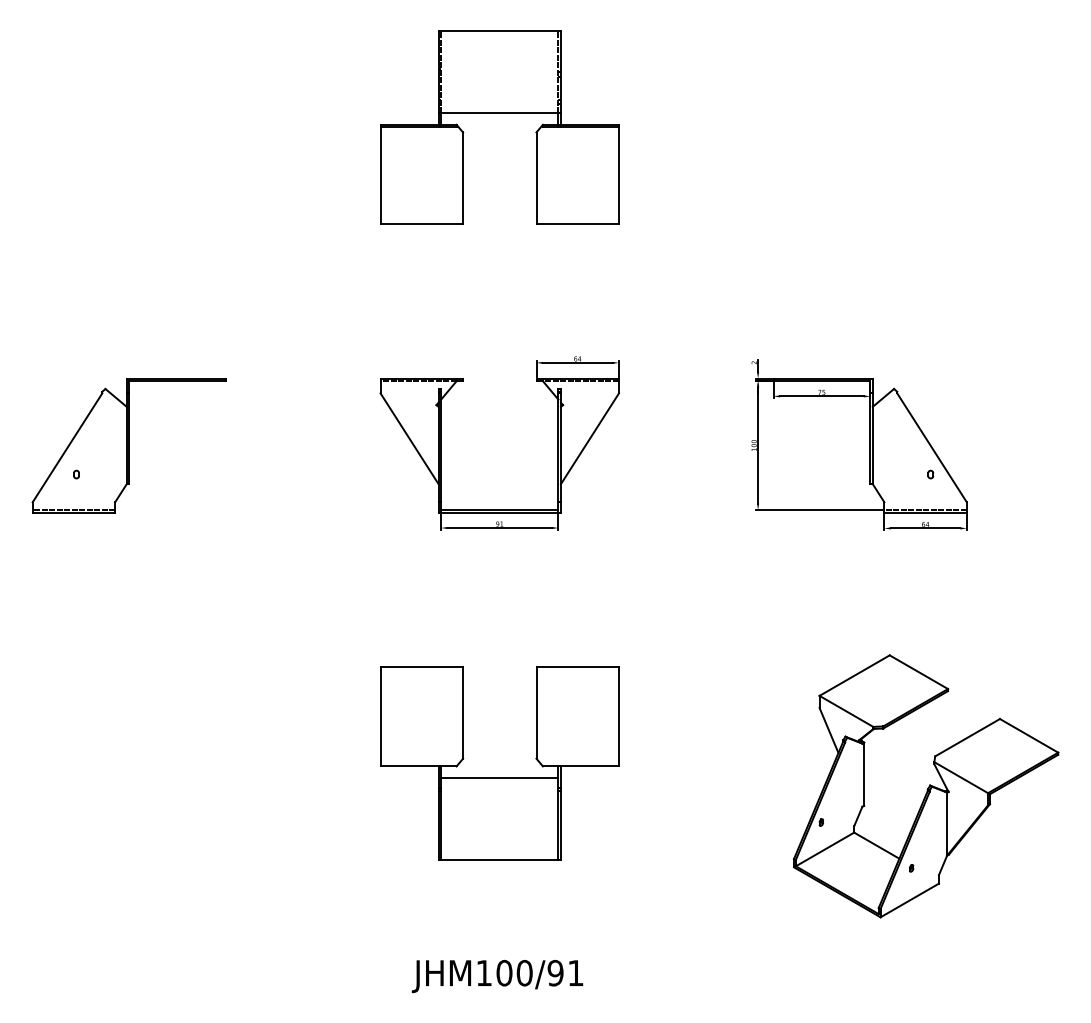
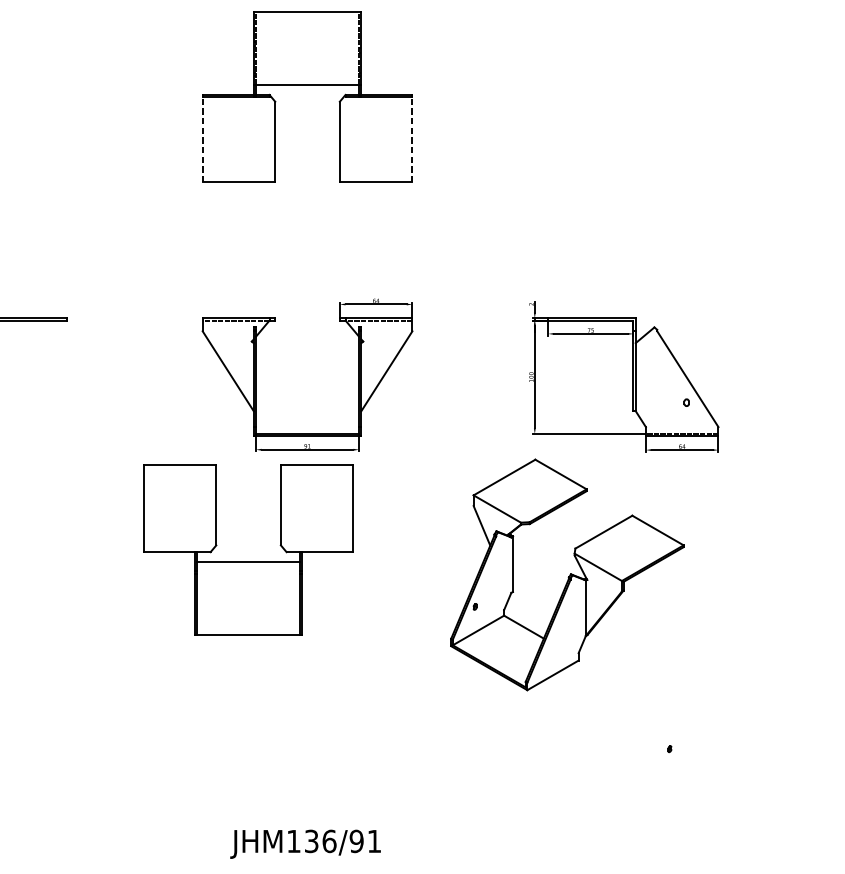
line: (380, 175) -> (202, 139), solid -> dashed
line: (618, 175) -> (412, 139), solid -> dashed
part: (499, 777) -> (248, 561), moved
part: (926, 786) -> (567, 575), moved
text: (514, 972) -> (320, 840), JHM100/91 -> JHM136/91

